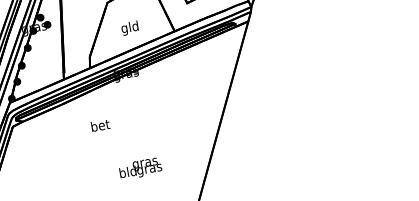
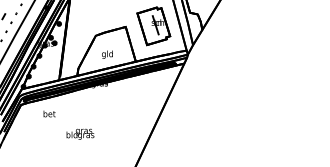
text: (100, 124) -> (49, 113), moved
text: (140, 167) -> (80, 133), moved

